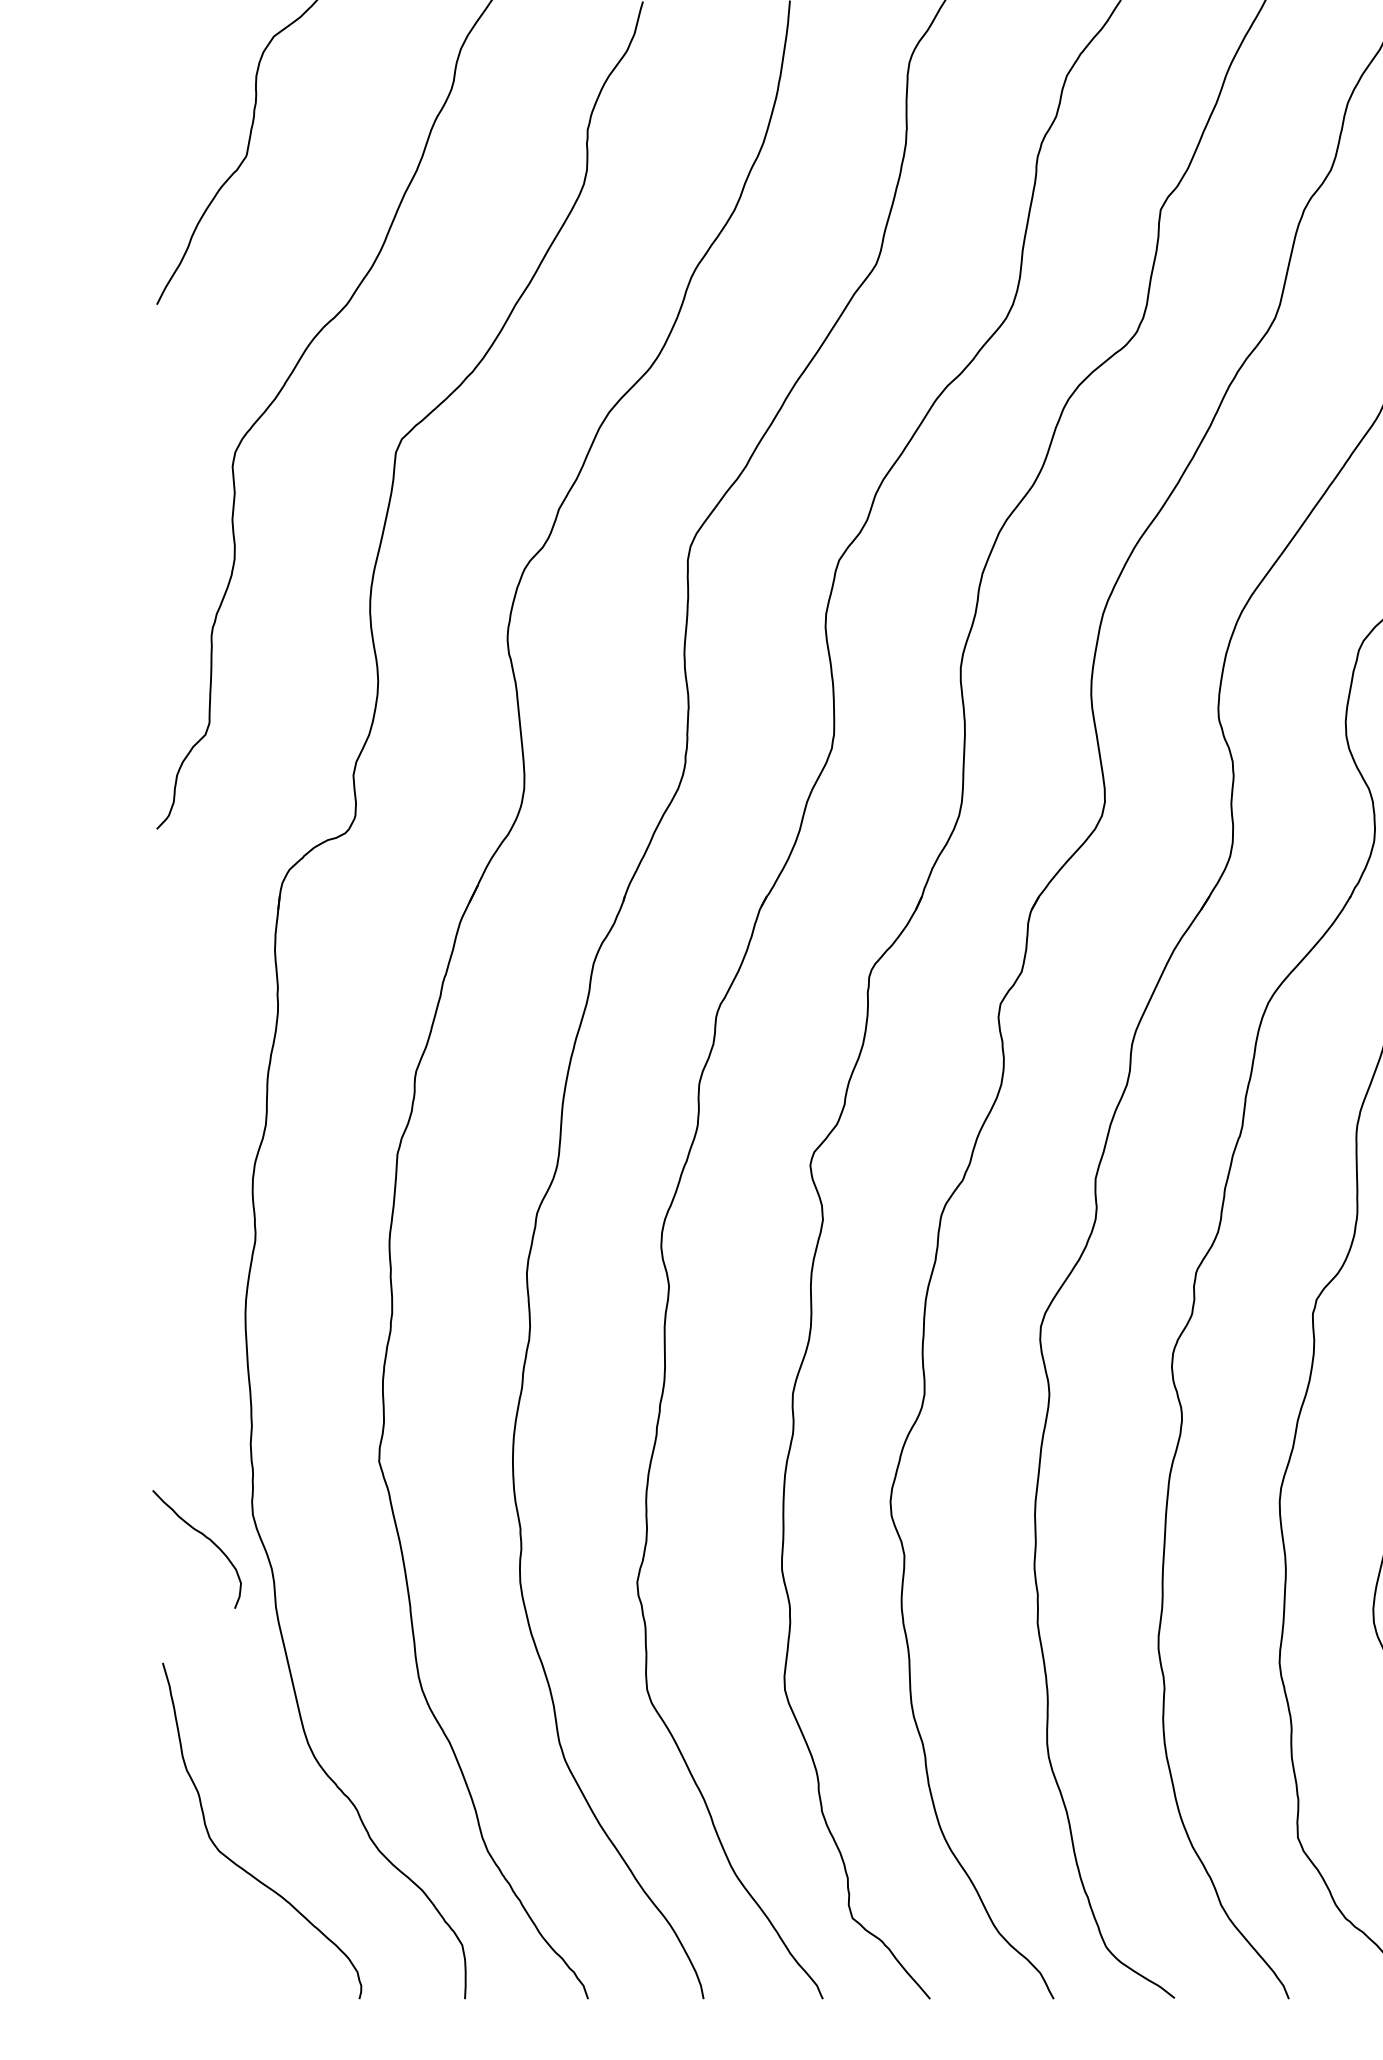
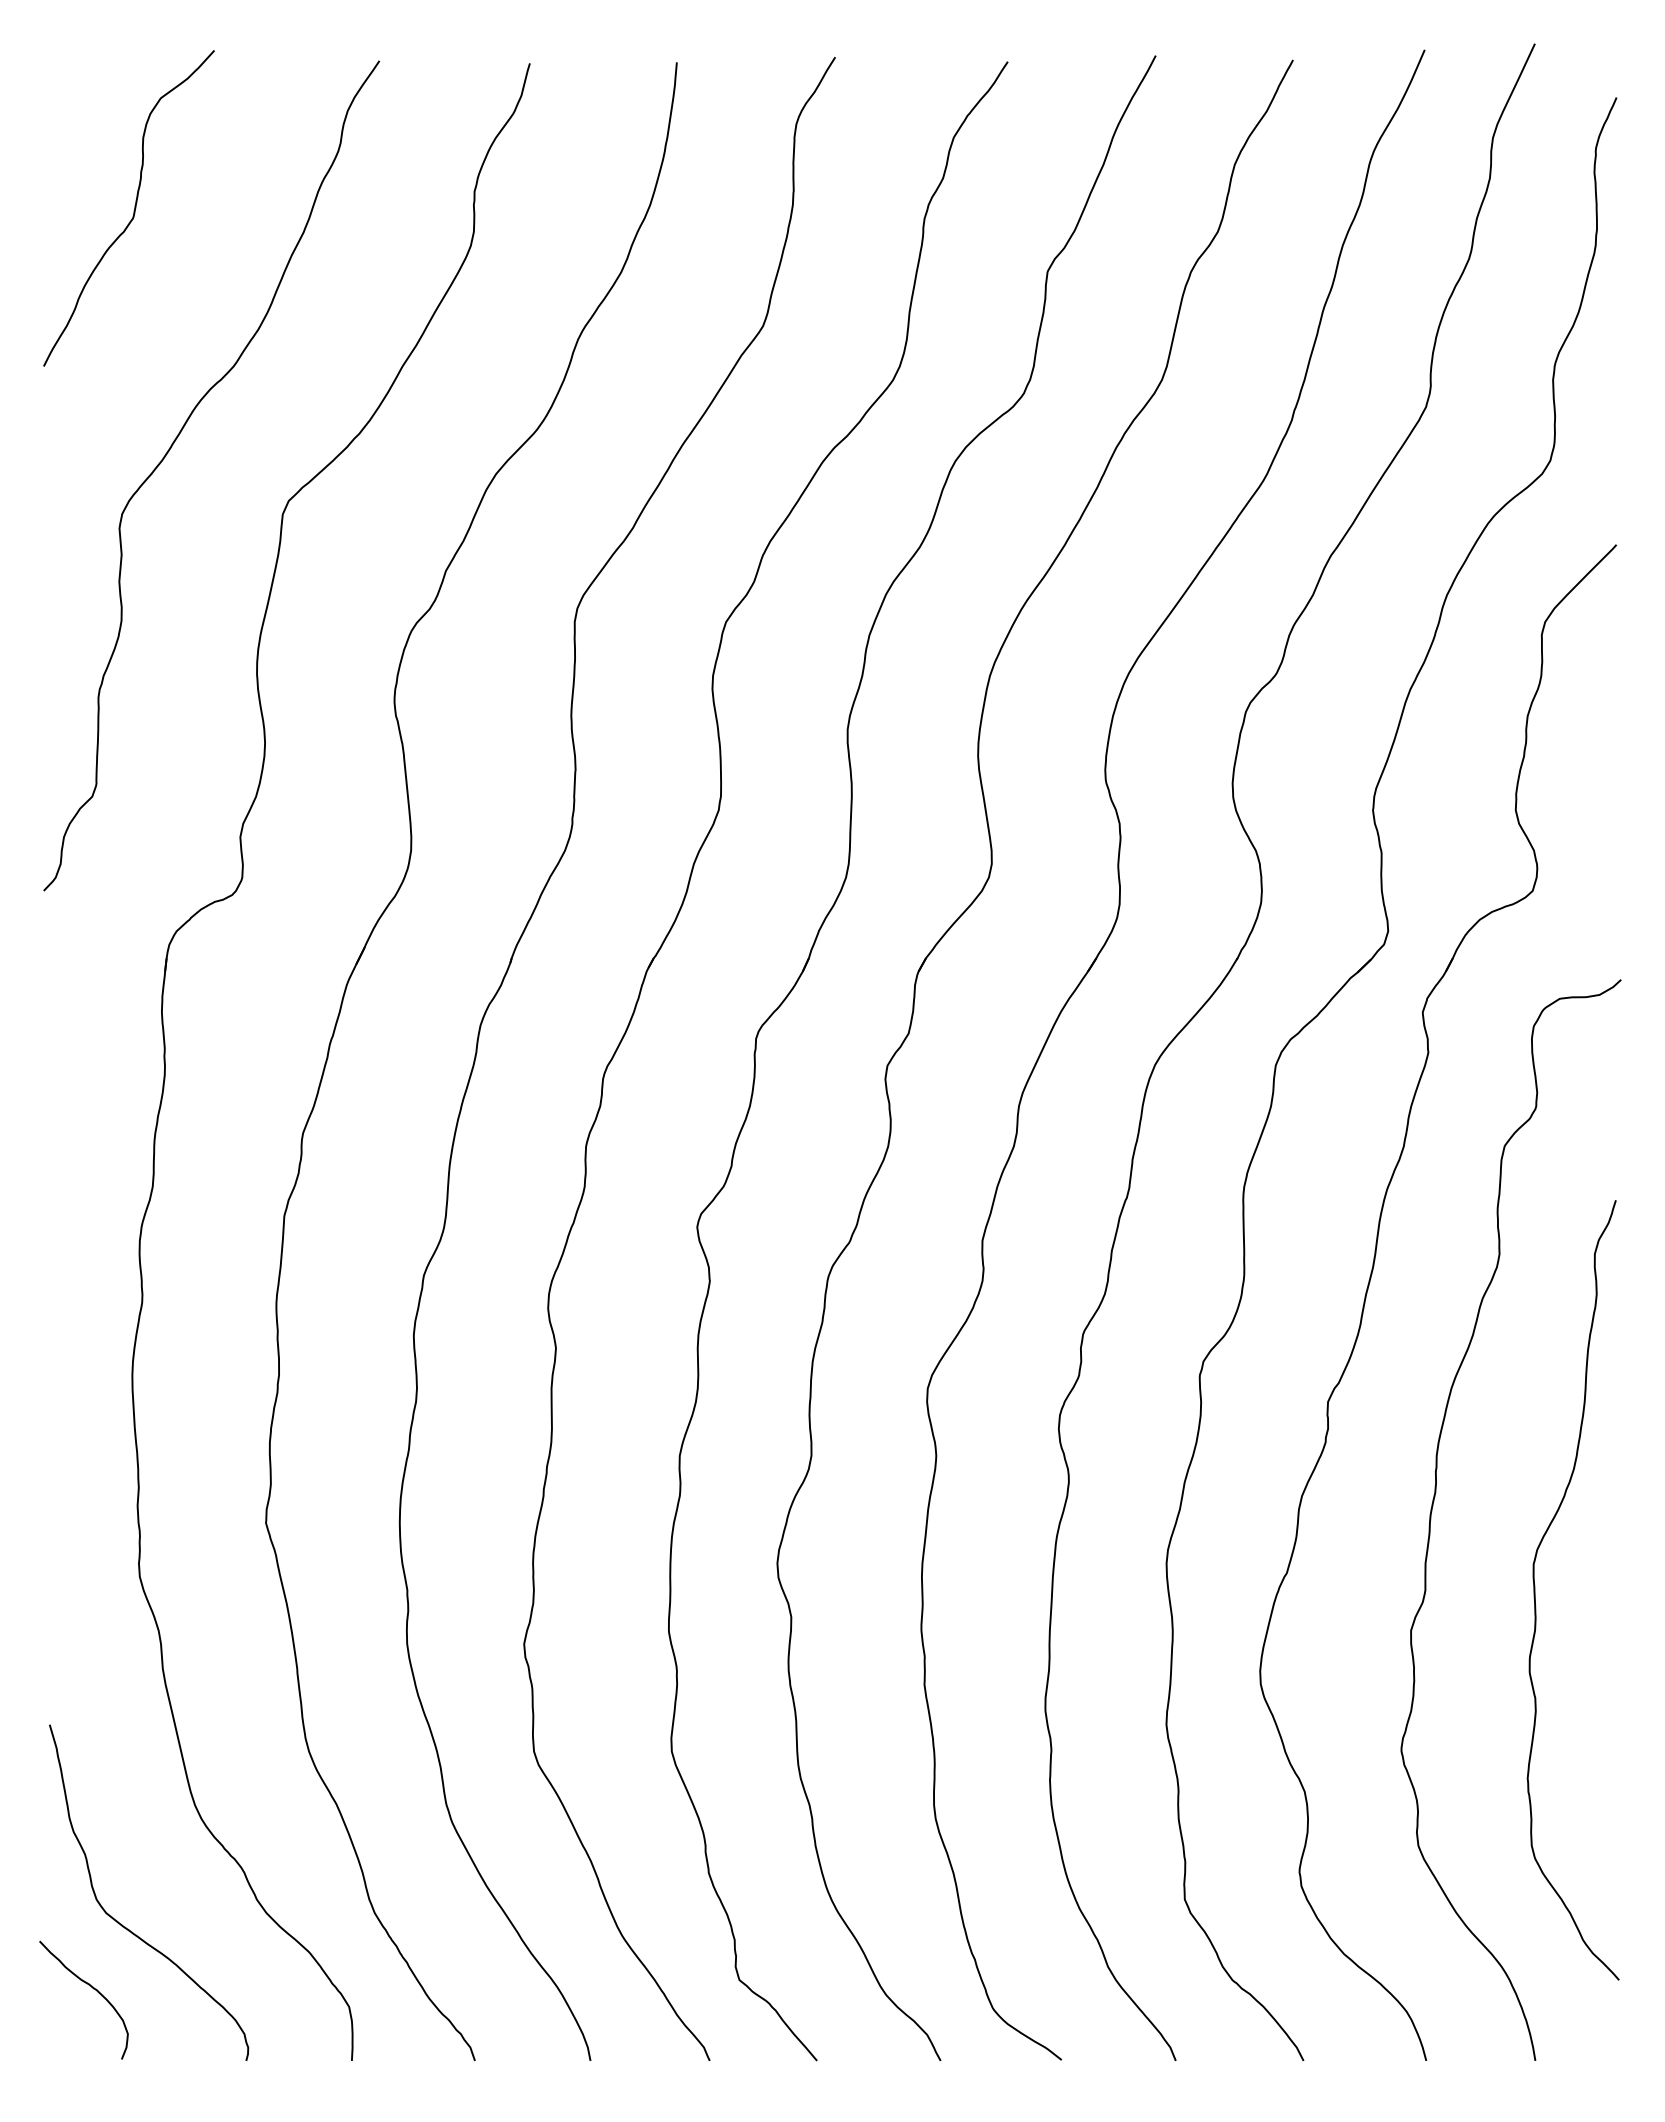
curve: (206, 1538) -> (93, 1989), moved

